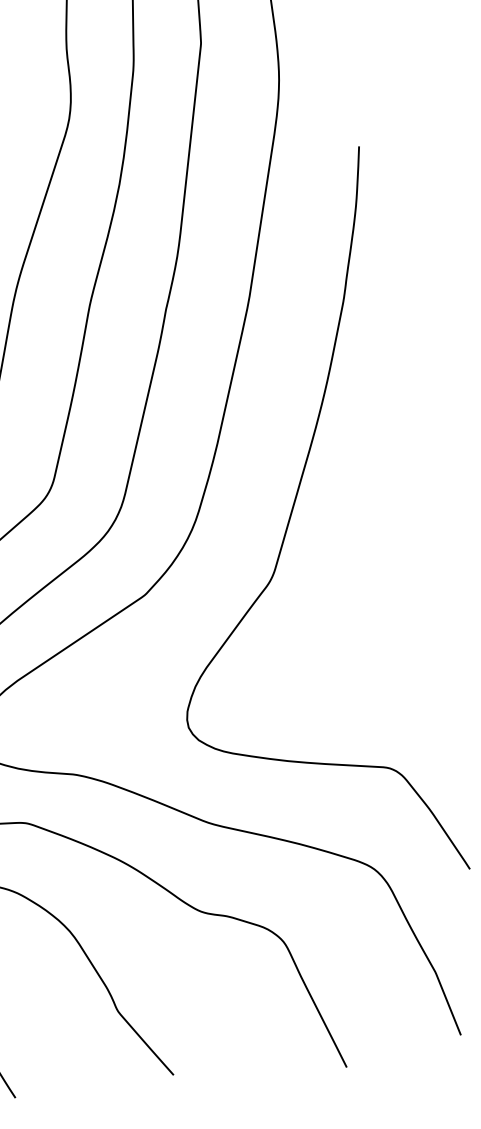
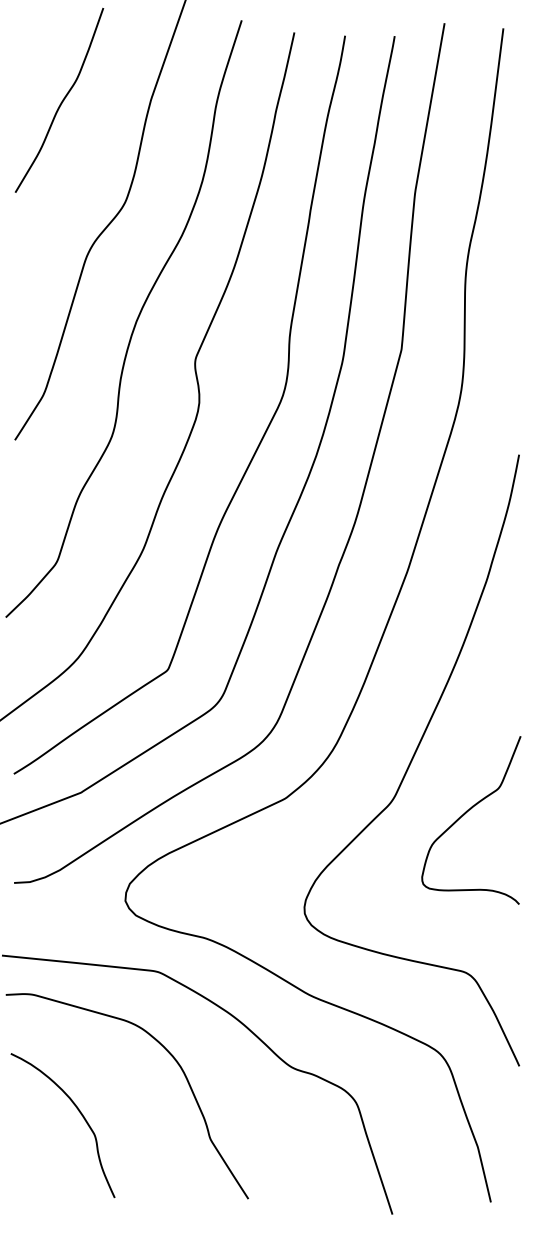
curve: (360, 581) -> (465, 814), added

